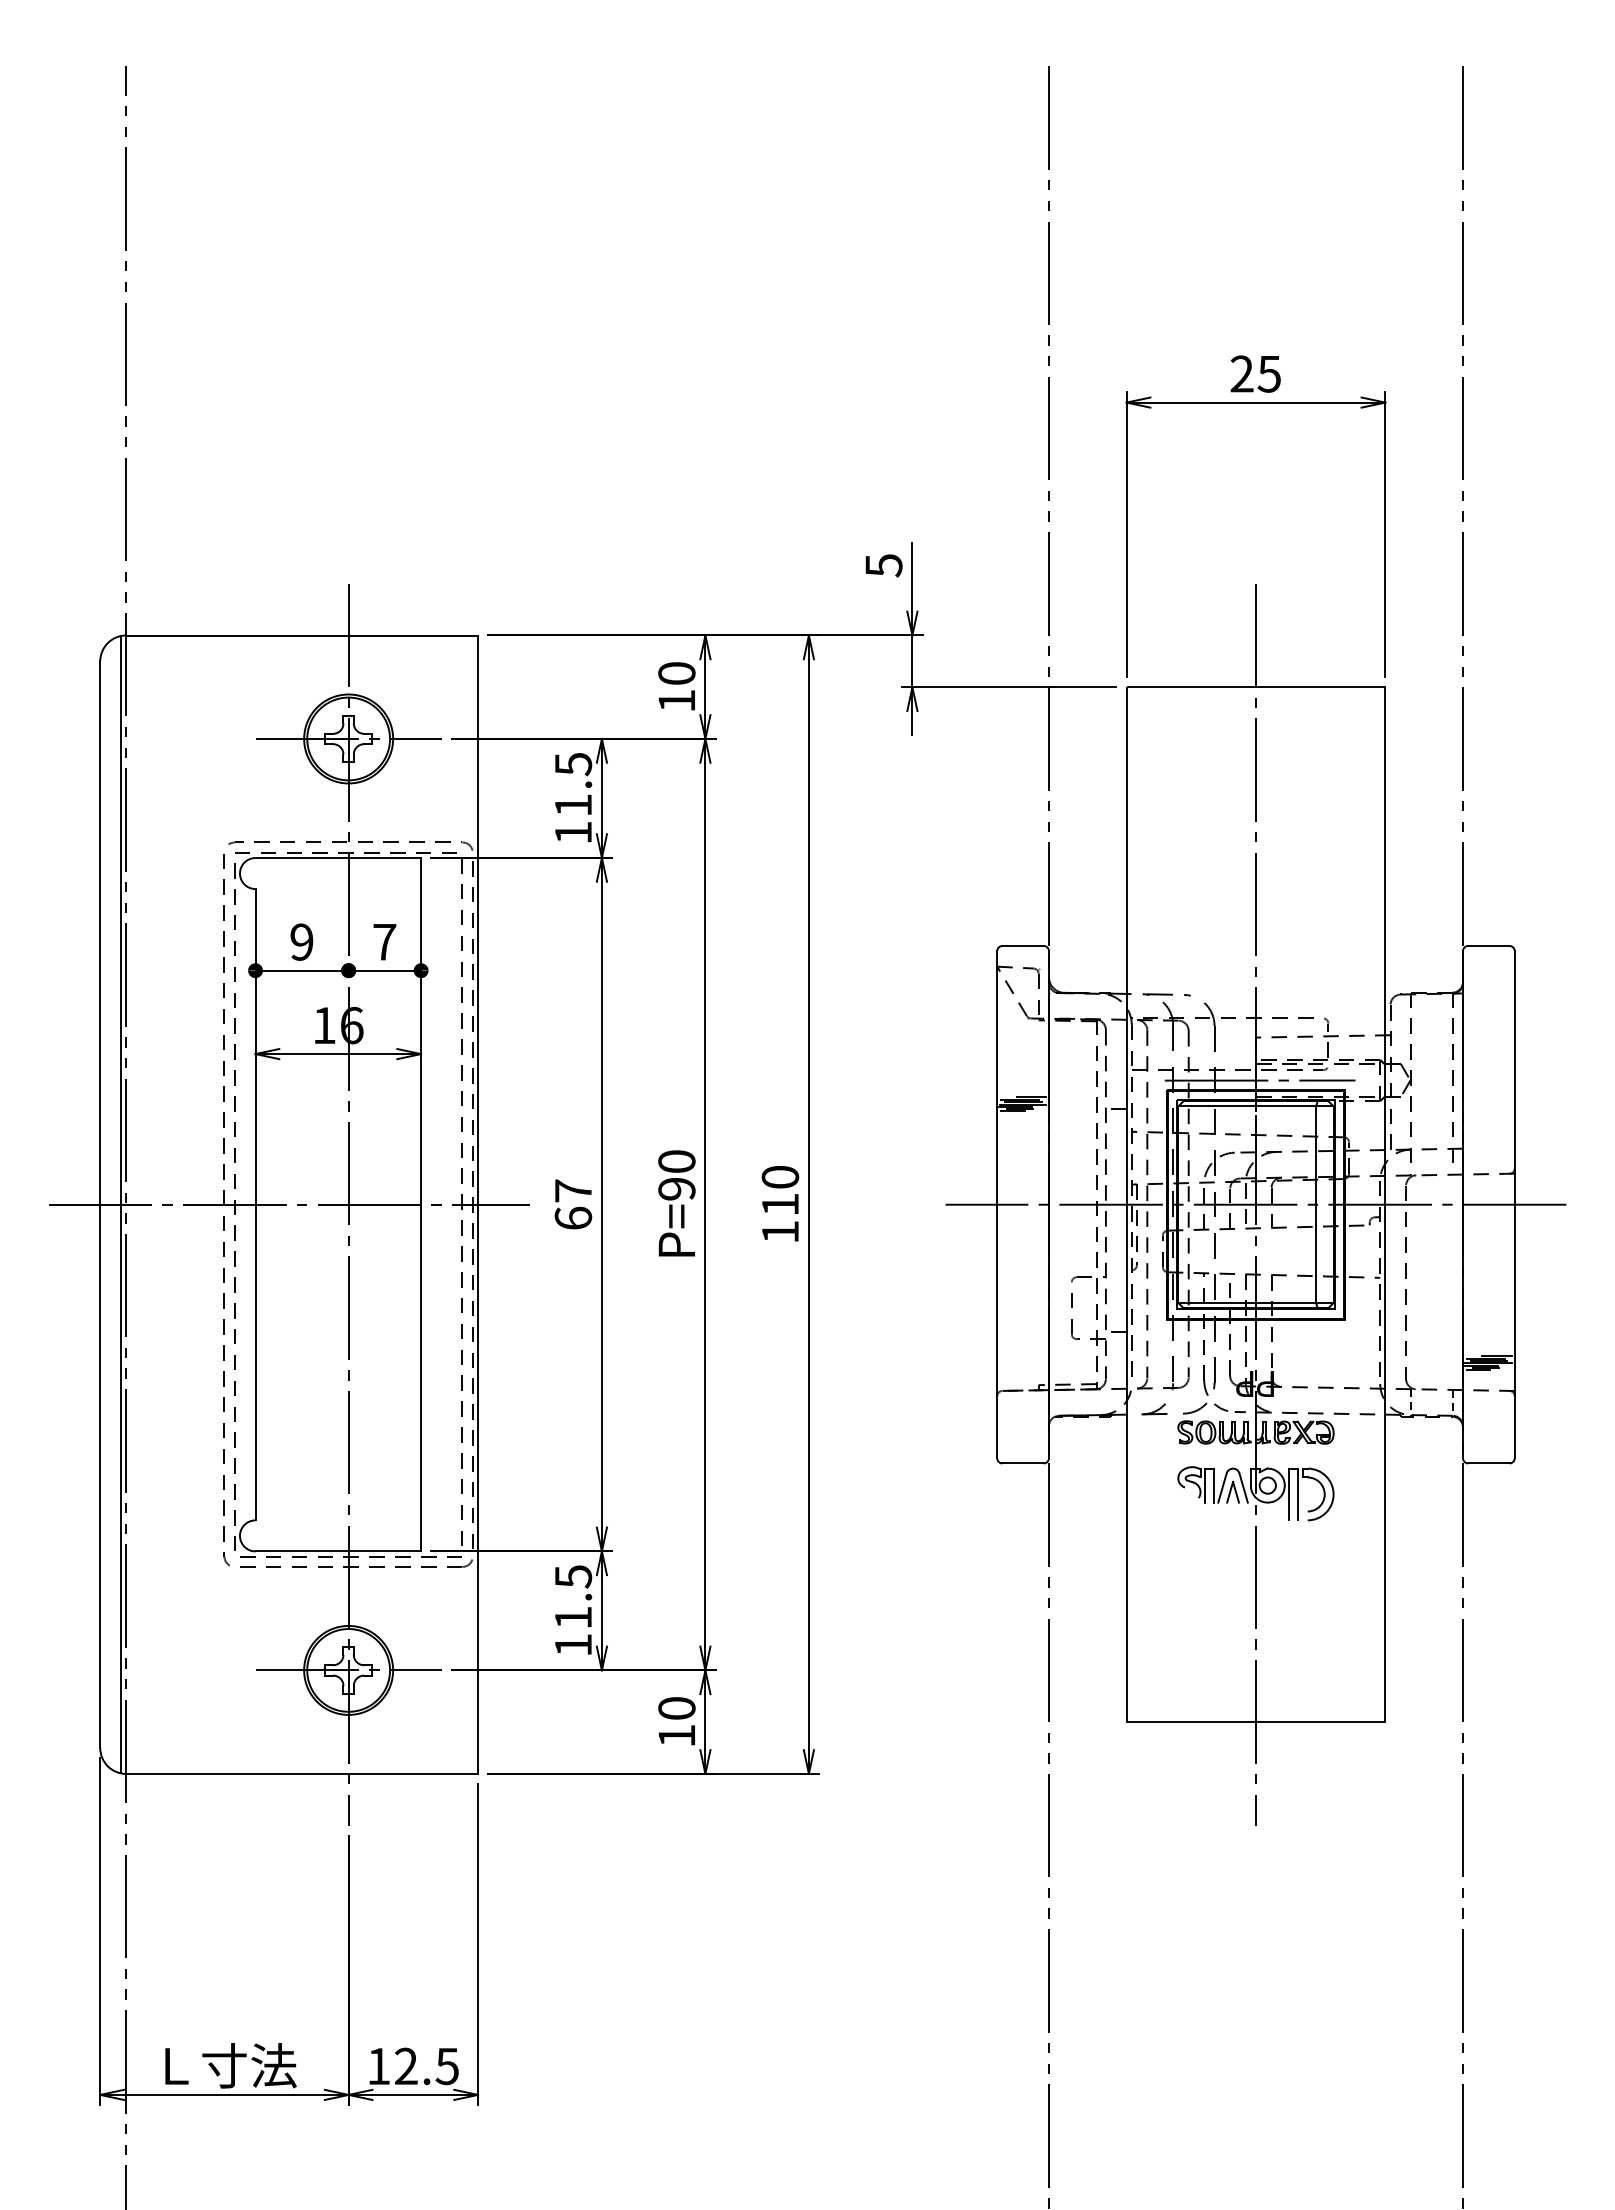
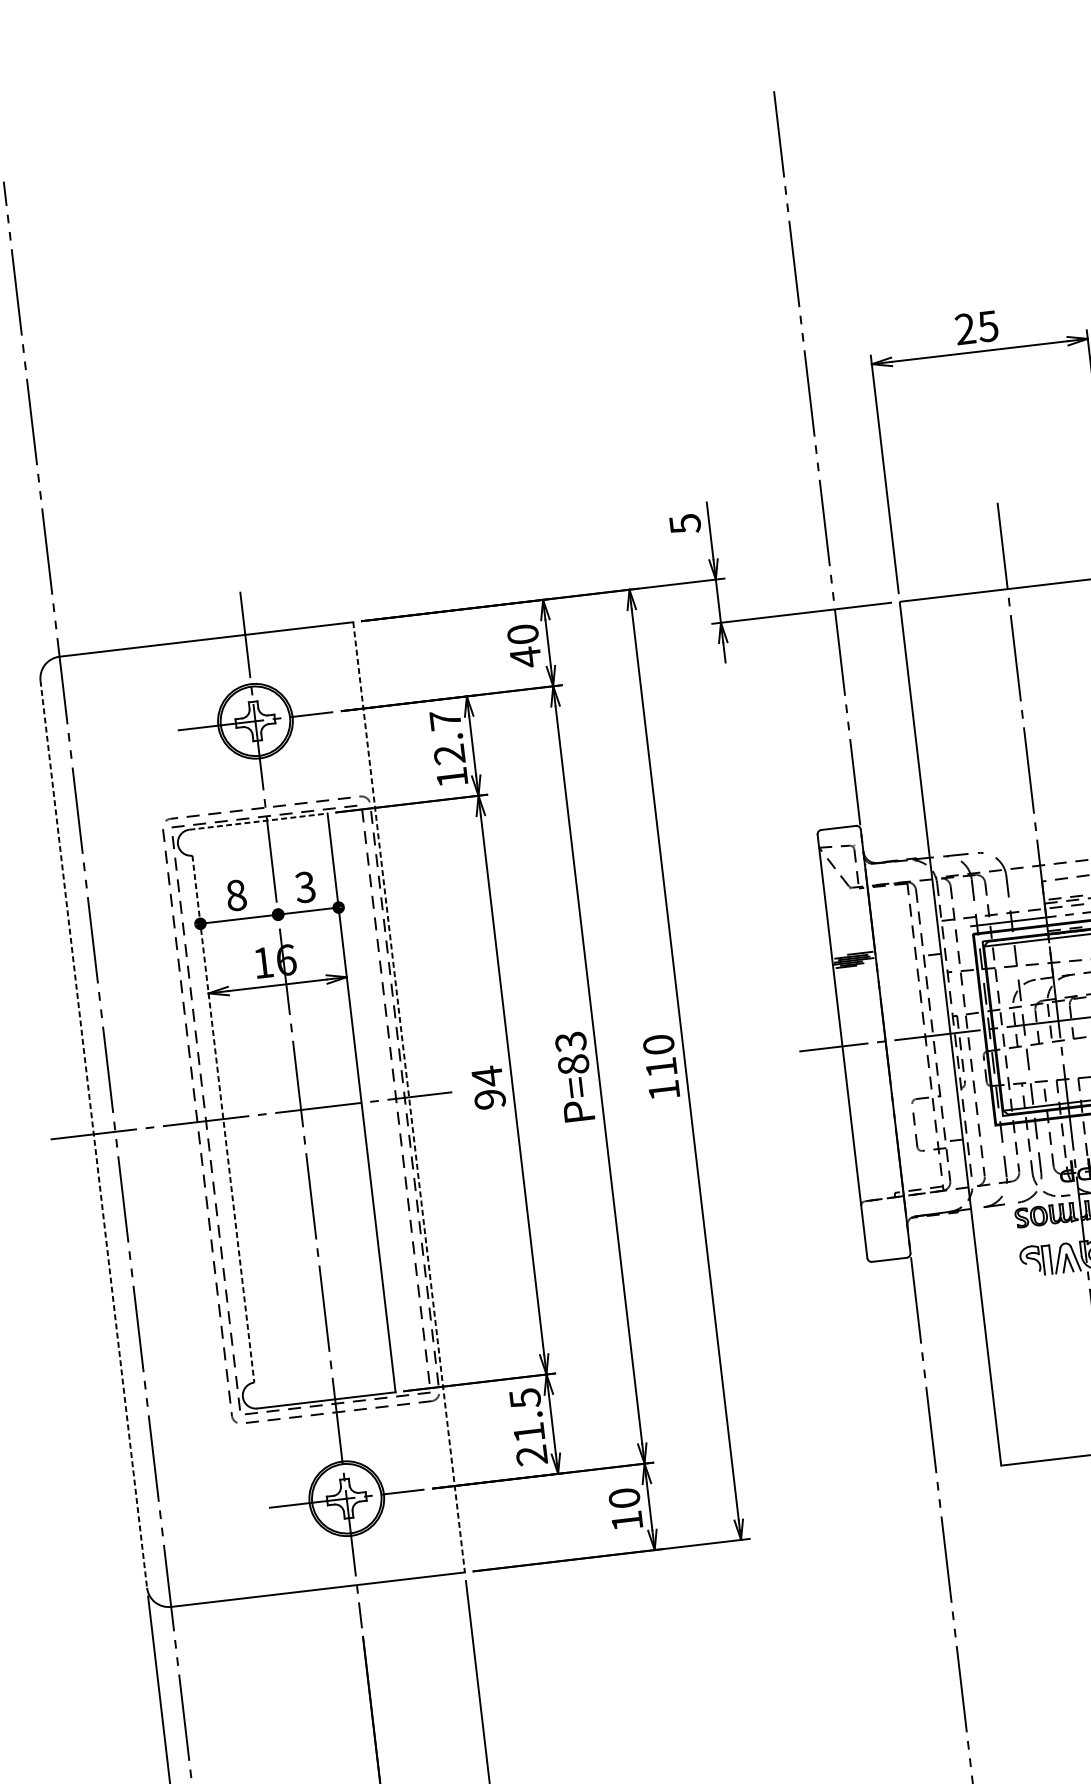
text: (676, 700) -> (525, 657), 10 -> 40
text: (573, 784) -> (447, 737), 11.5 -> 12.7
line: (338, 858) -> (258, 822), solid -> dashed
text: (301, 941) -> (235, 894), 9 -> 8
text: (384, 941) -> (305, 886), 7 -> 3
text: (676, 1175) -> (571, 1053), P=90 -> P=83
text: (573, 1203) -> (488, 1086), 67 -> 94
line: (120, 1204) -> (110, 1132), removed
line: (255, 1204) -> (223, 1118), solid -> dashed
line: (100, 1205) -> (94, 1134), solid -> dashed
line: (478, 1205) -> (409, 1097), solid -> dashed
text: (572, 1645) -> (531, 1455), 11.5 -> 21.5

